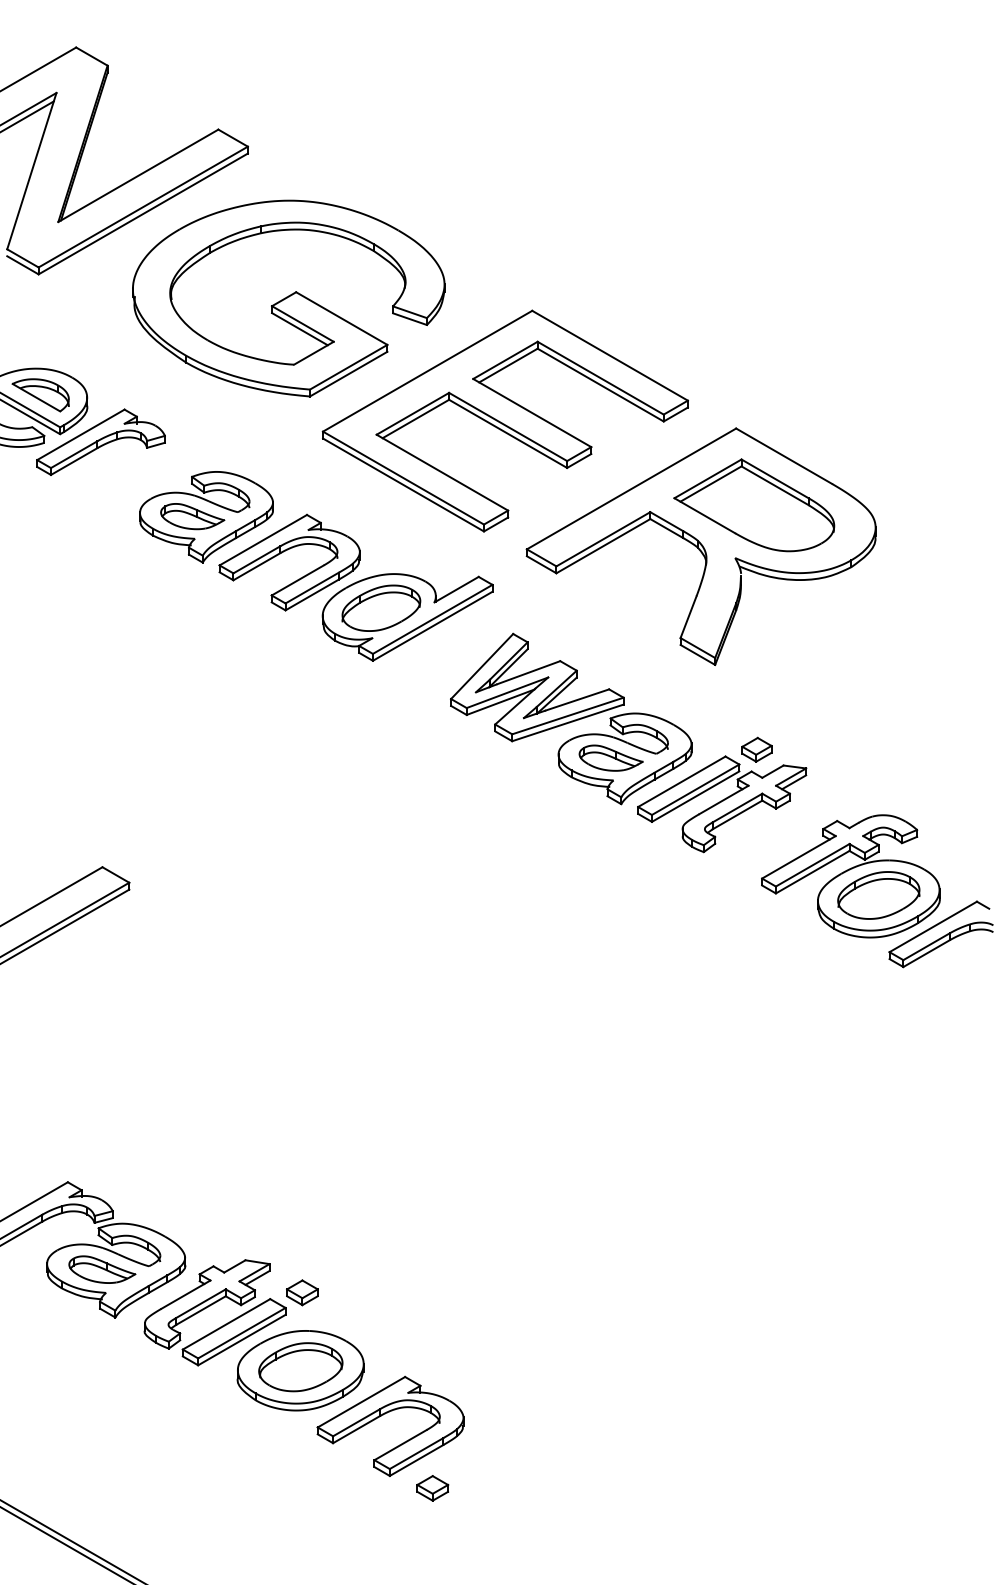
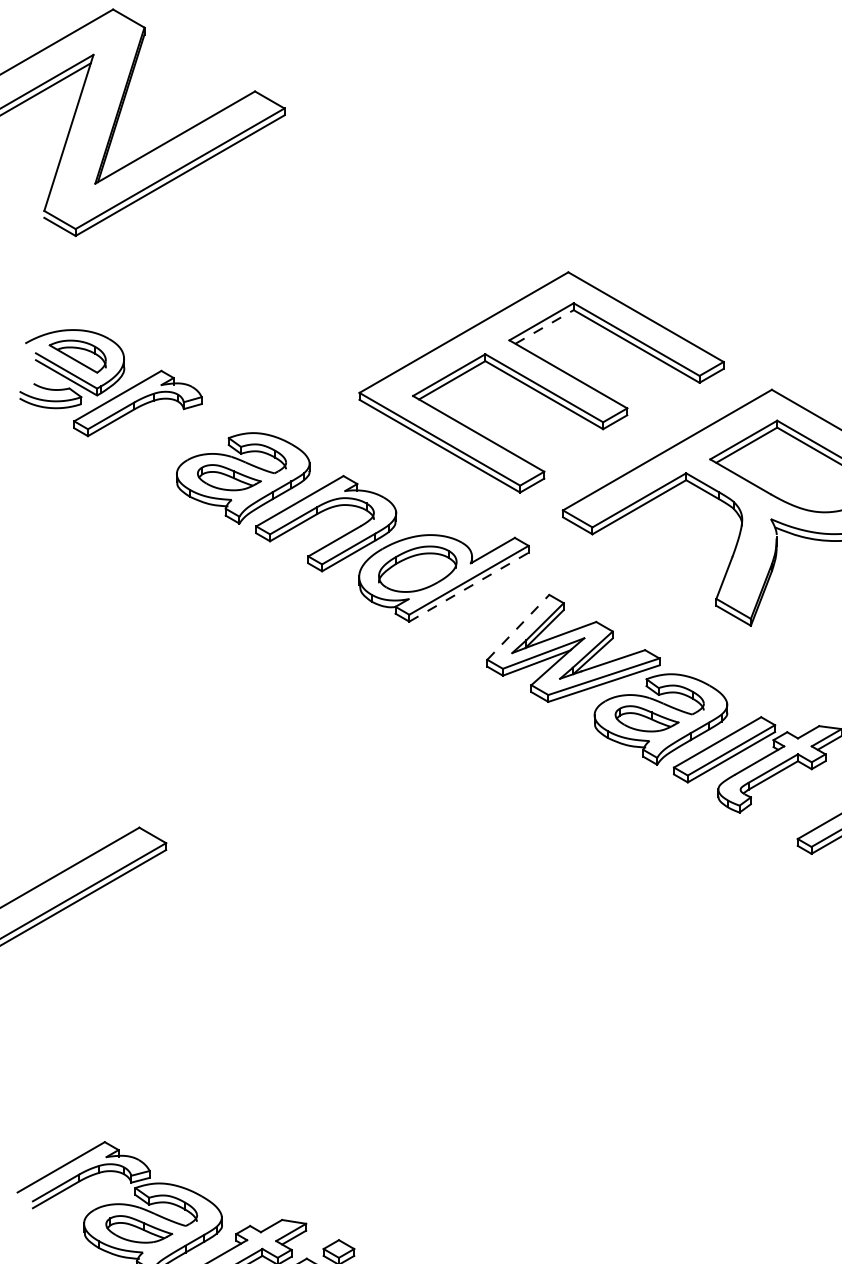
part: (288, 298) -> (325, 260), removed
line: (508, 365) -> (544, 326), solid -> dashed
line: (433, 626) -> (469, 587), solid -> dashed
line: (482, 666) -> (518, 627), solid -> dashed
part: (756, 749) -> (792, 710), removed

